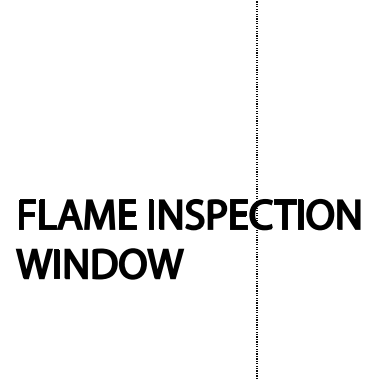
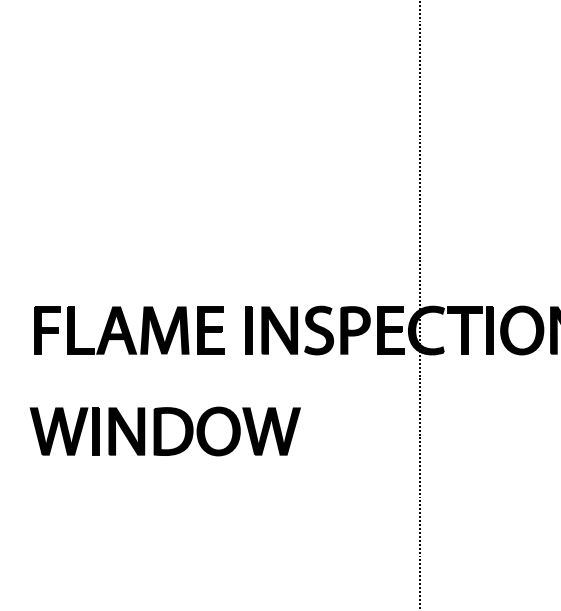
part: (99, 263) -> (164, 430), moved

